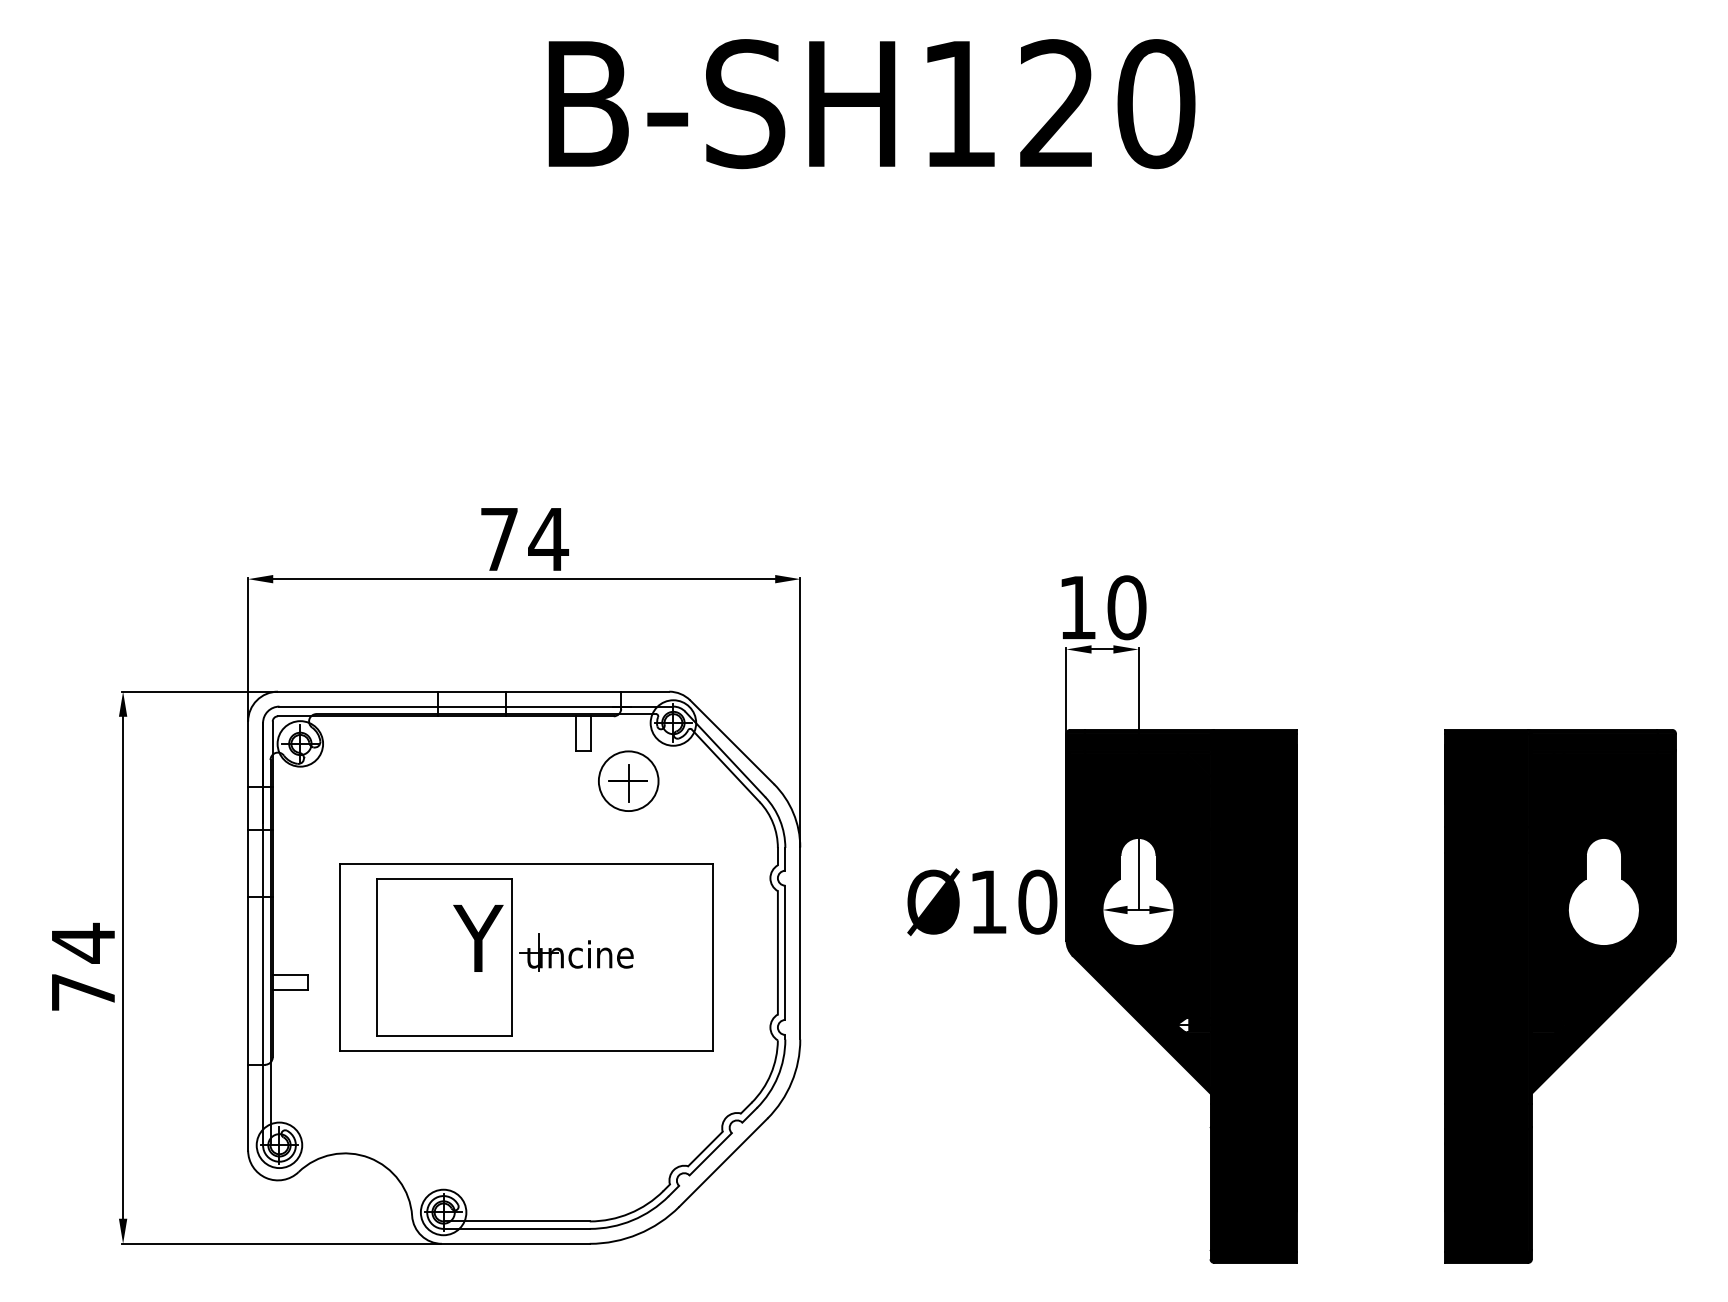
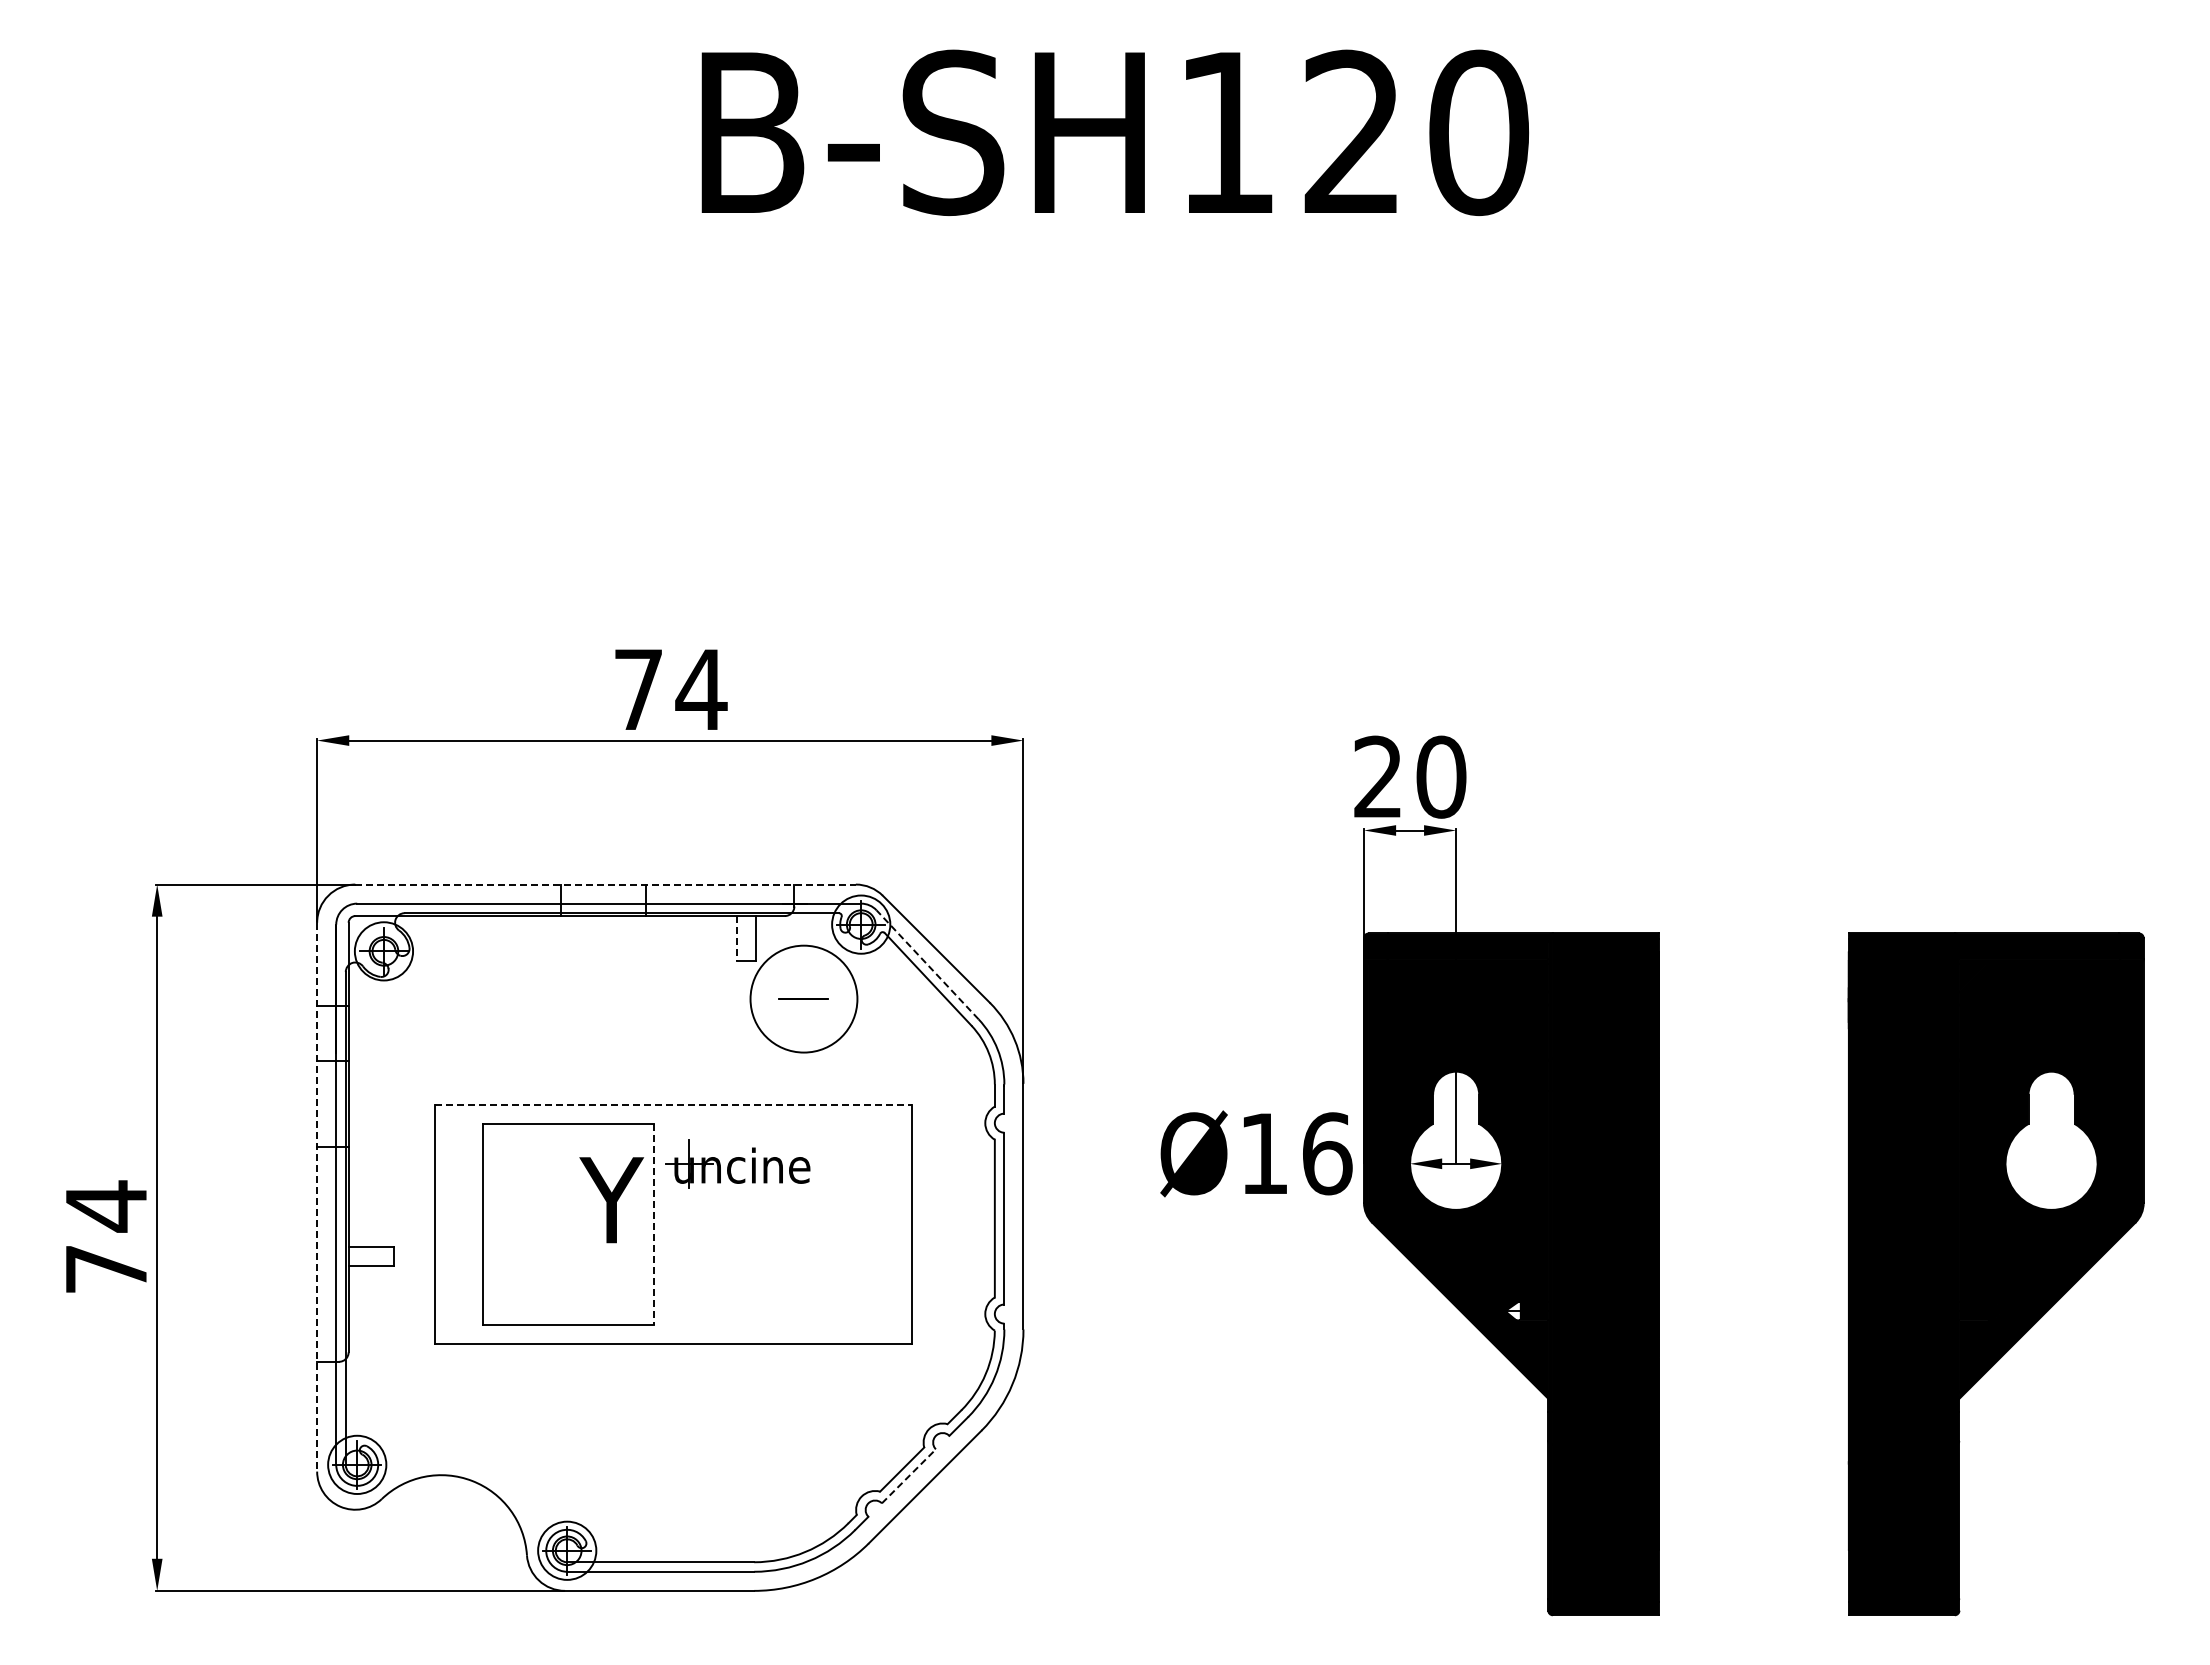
text: (1077, 607) -> (1377, 776), 10 -> 20
line: (474, 691) -> (606, 884), solid -> dashed
line: (576, 733) -> (737, 938), solid -> dashed
line: (725, 754) -> (927, 964), solid -> dashed
circle: (628, 780) -> (803, 998), size x1.4
line: (628, 783) -> (803, 1001), removed
line: (526, 864) -> (673, 1105), solid -> dashed
text: (1037, 901) -> (1327, 1153), Ø10 -> Ø16
line: (248, 936) -> (317, 1197), solid -> dashed
part: (576, 952) -> (737, 1163), moved
line: (511, 957) -> (654, 1224), solid -> dashed
line: (711, 1153) -> (909, 1475), solid -> dashed

